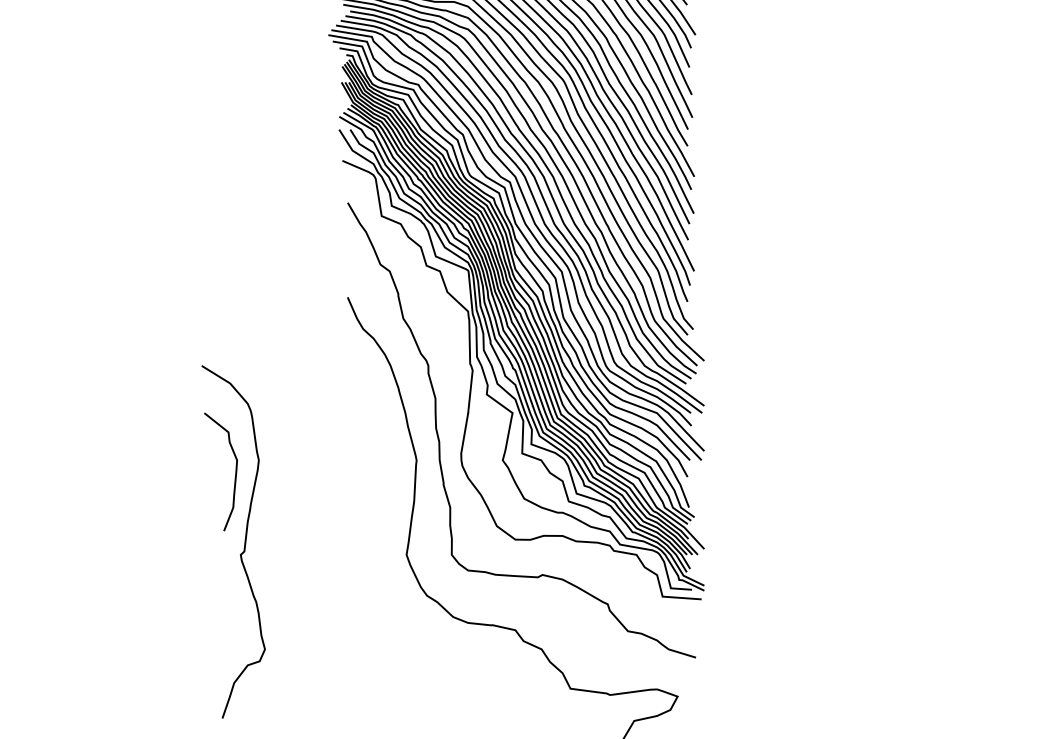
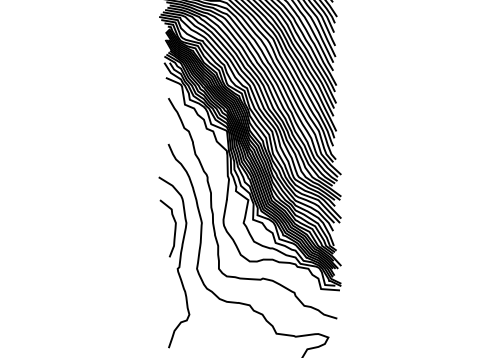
part: (234, 541) -> (174, 262), moved

